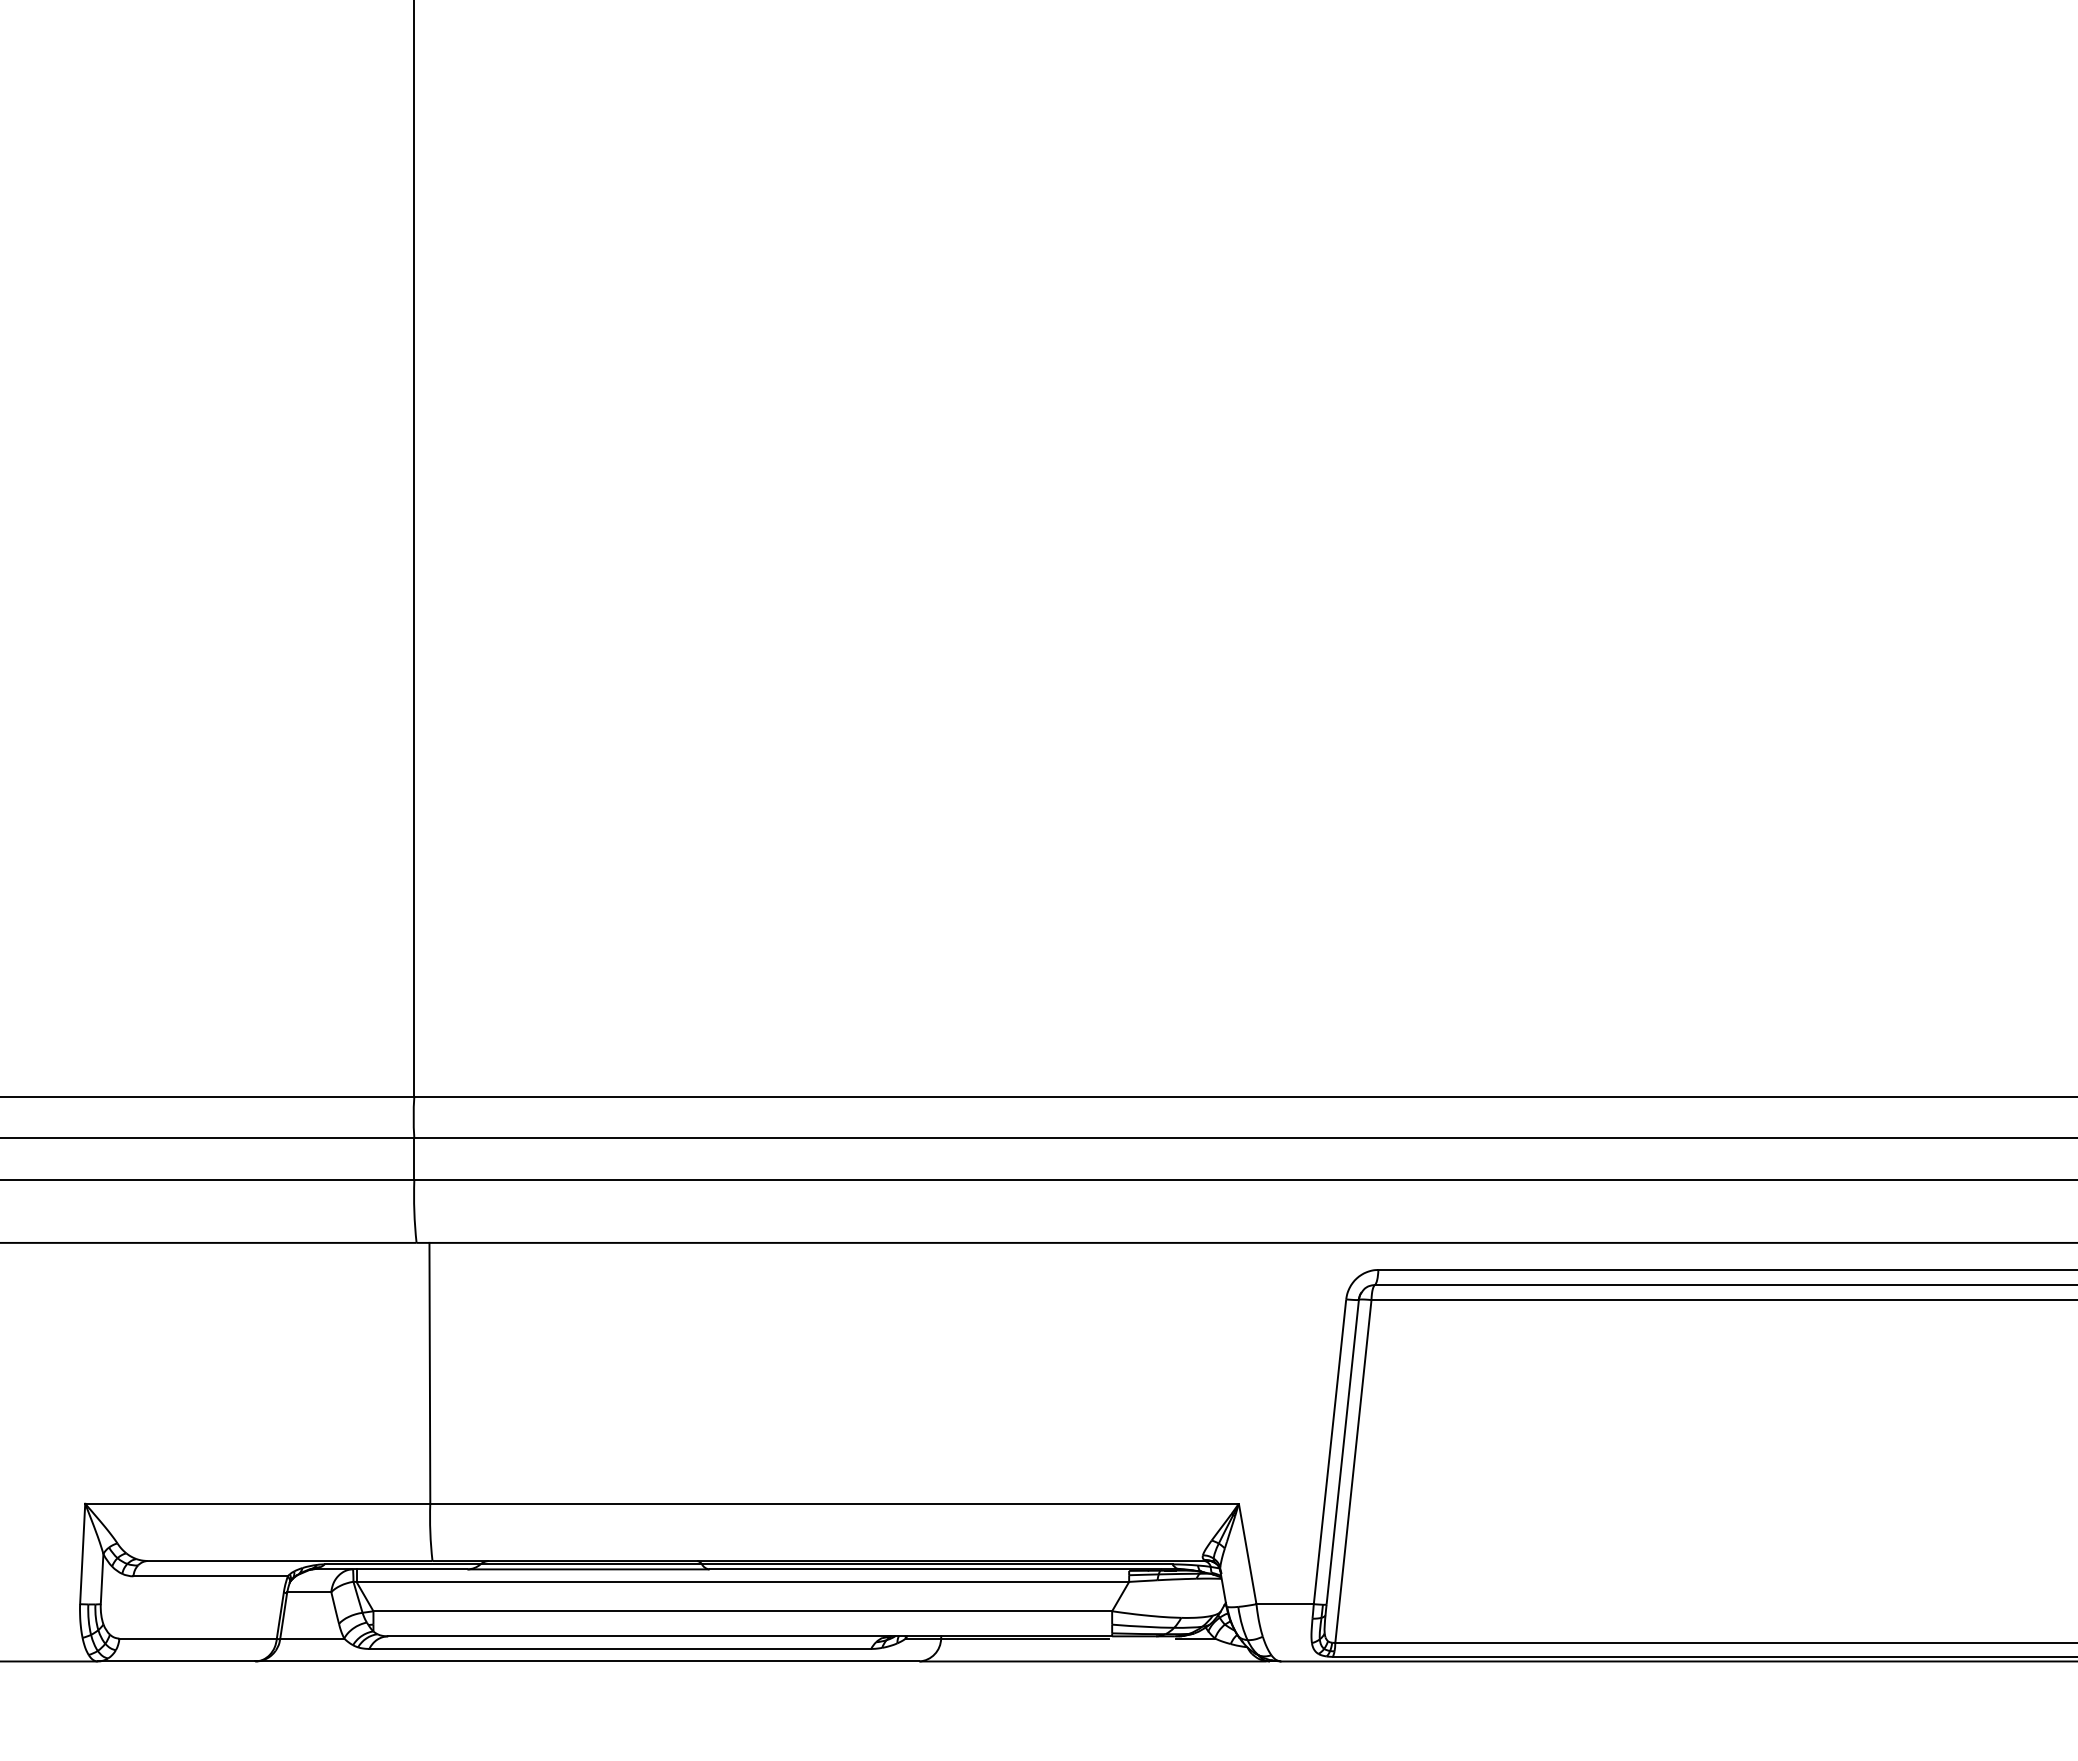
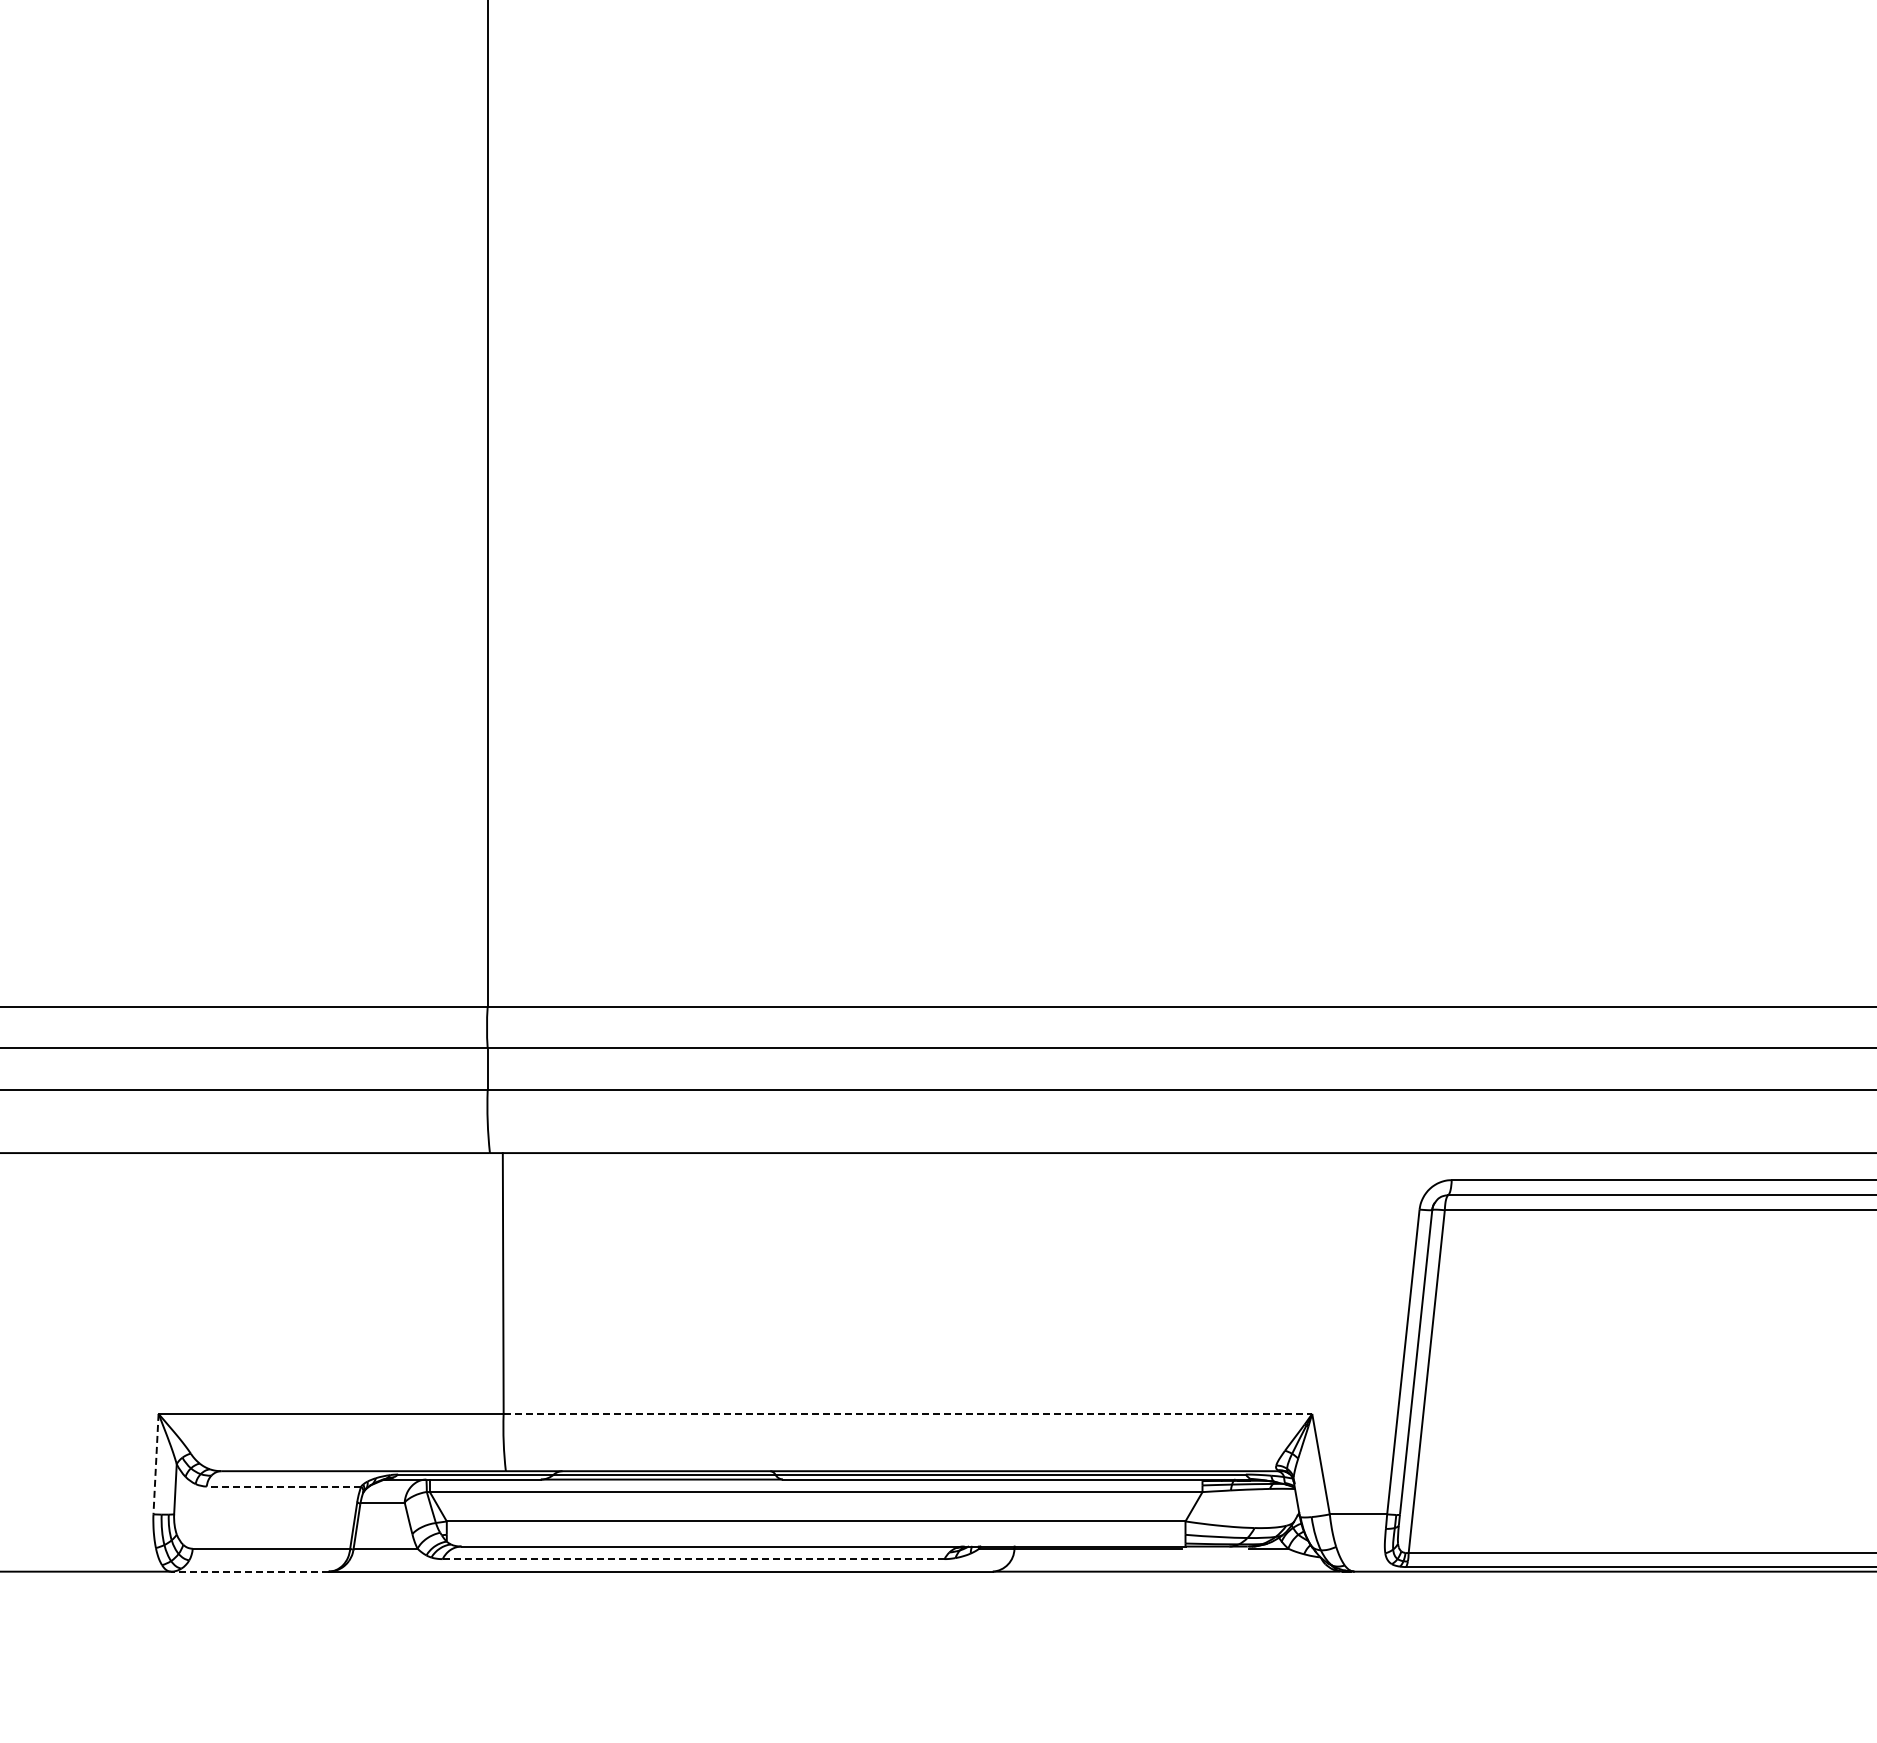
line: (835, 1503) -> (908, 1413), solid -> dashed
line: (82, 1554) -> (155, 1464), solid -> dashed
line: (210, 1576) -> (283, 1486), solid -> dashed
line: (620, 1648) -> (693, 1558), solid -> dashed
line: (176, 1661) -> (249, 1571), solid -> dashed

